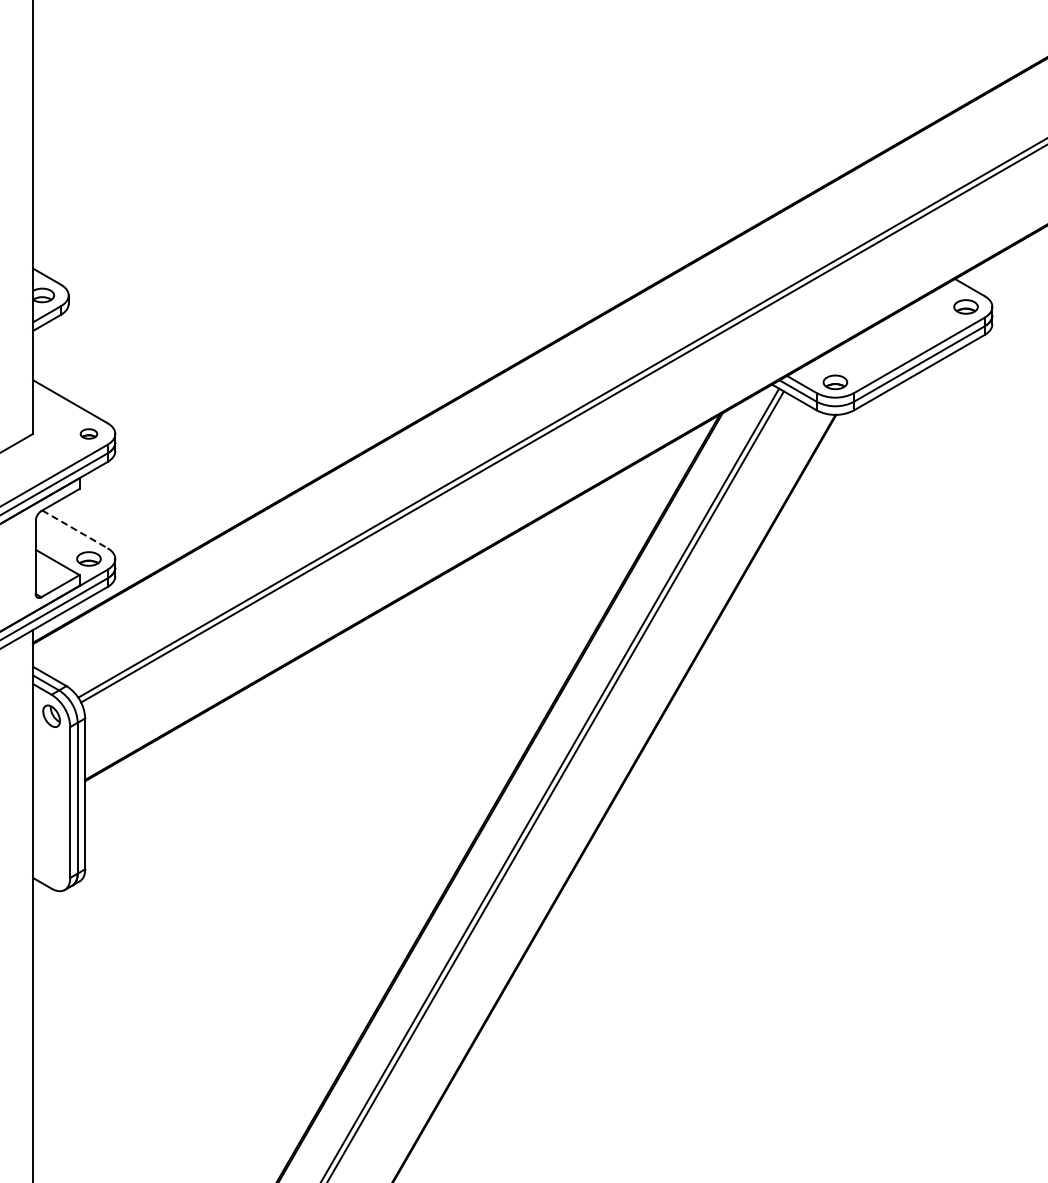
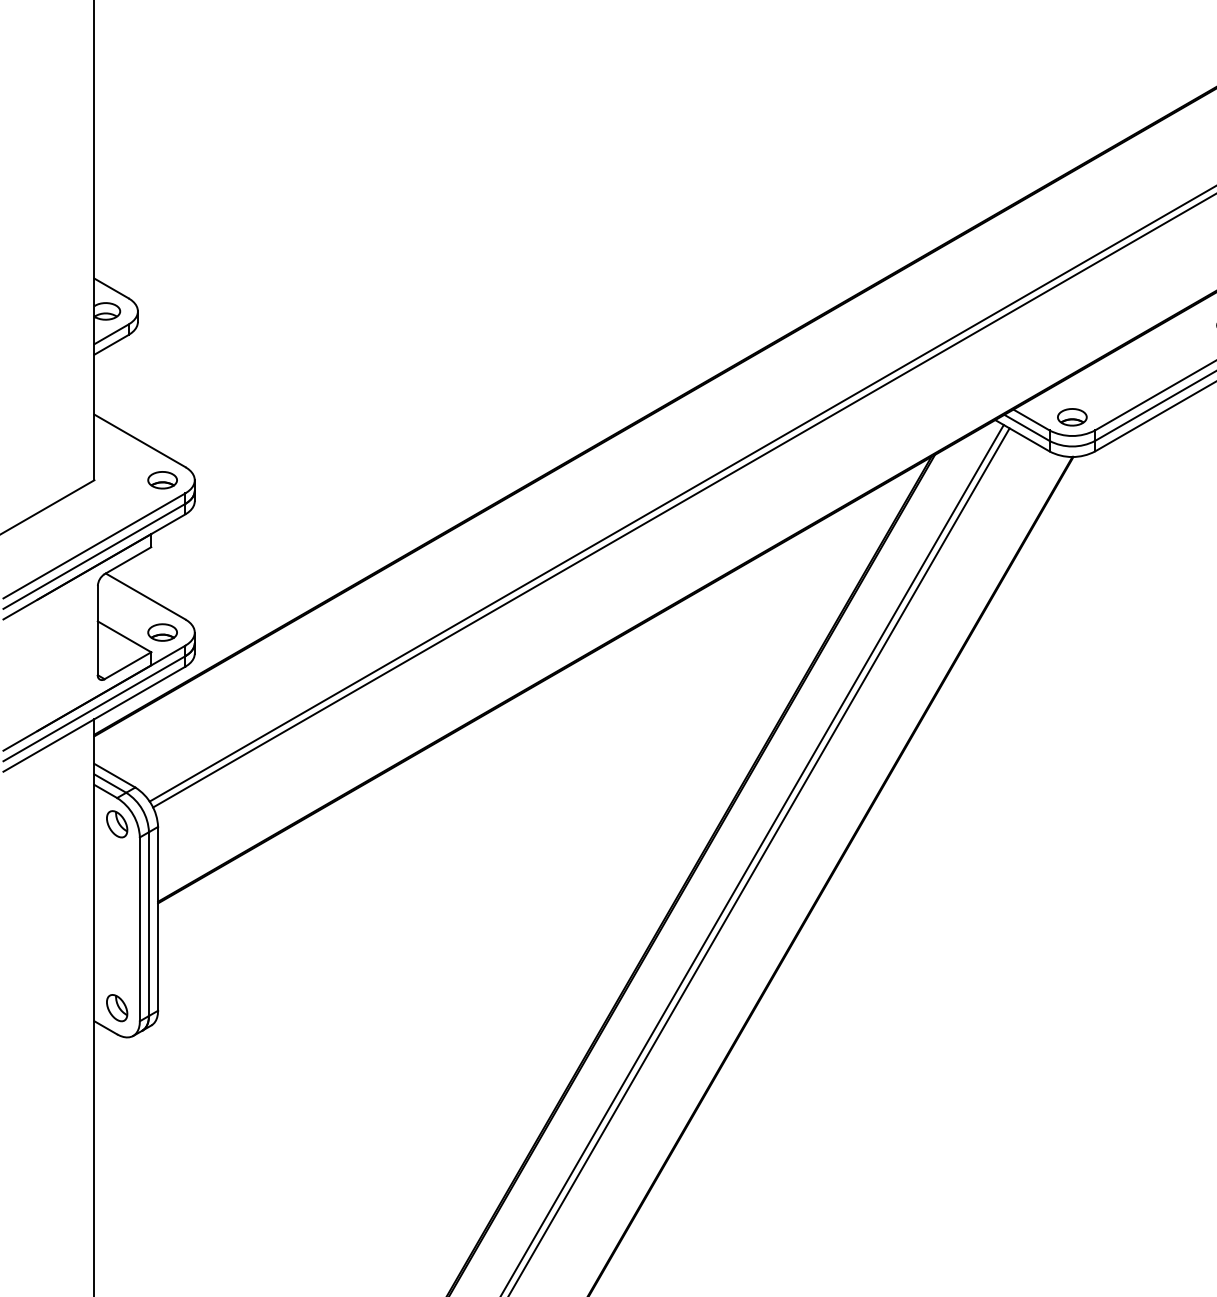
part: (88, 433) -> (162, 479), size x1.43
line: (74, 529) -> (145, 596), dashed -> solid
part: (51, 866) -> (116, 1007), added

